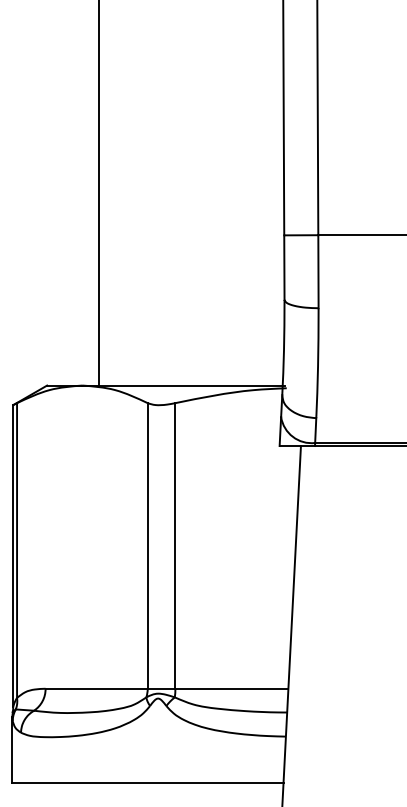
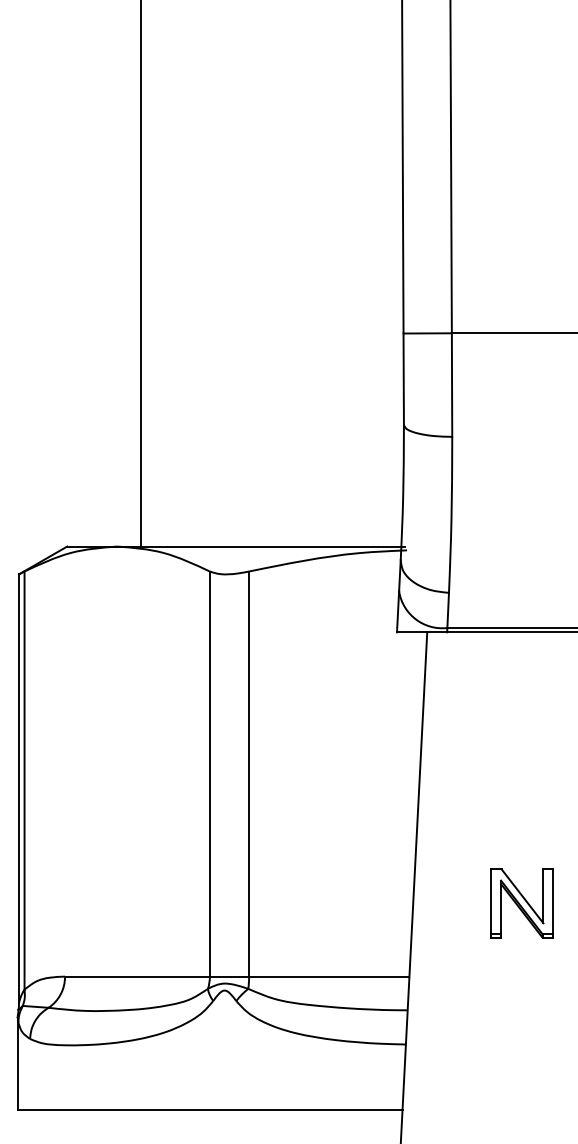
part: (367, 637) -> (521, 903), added

